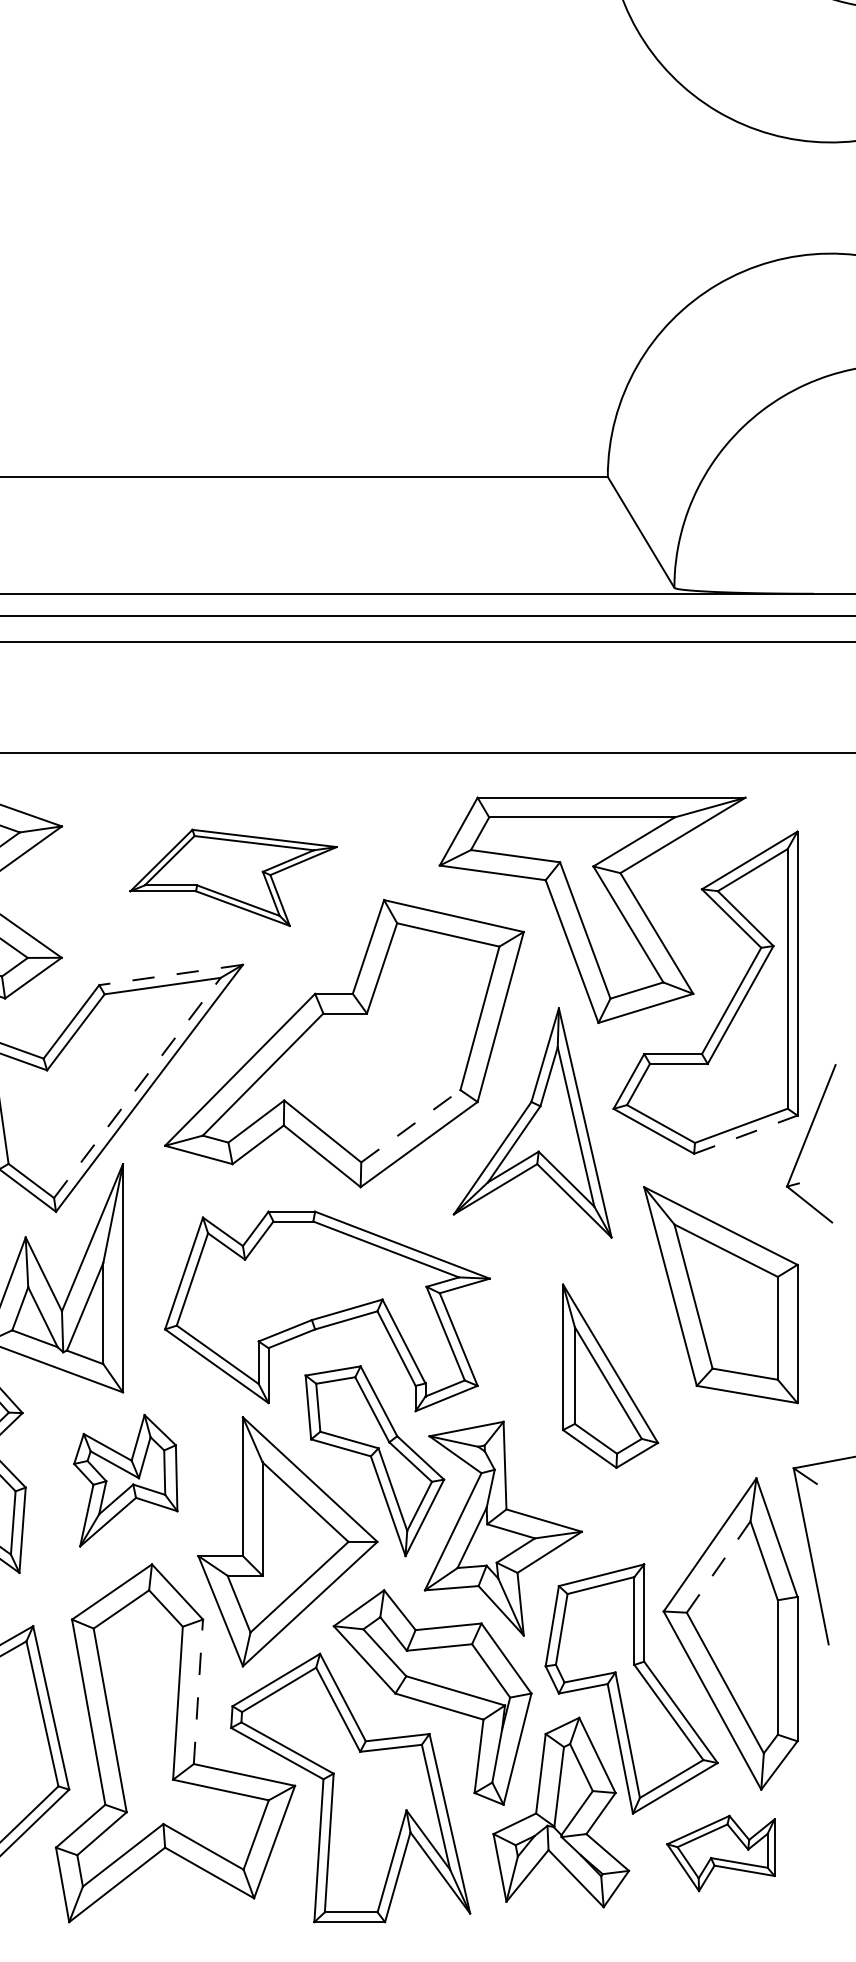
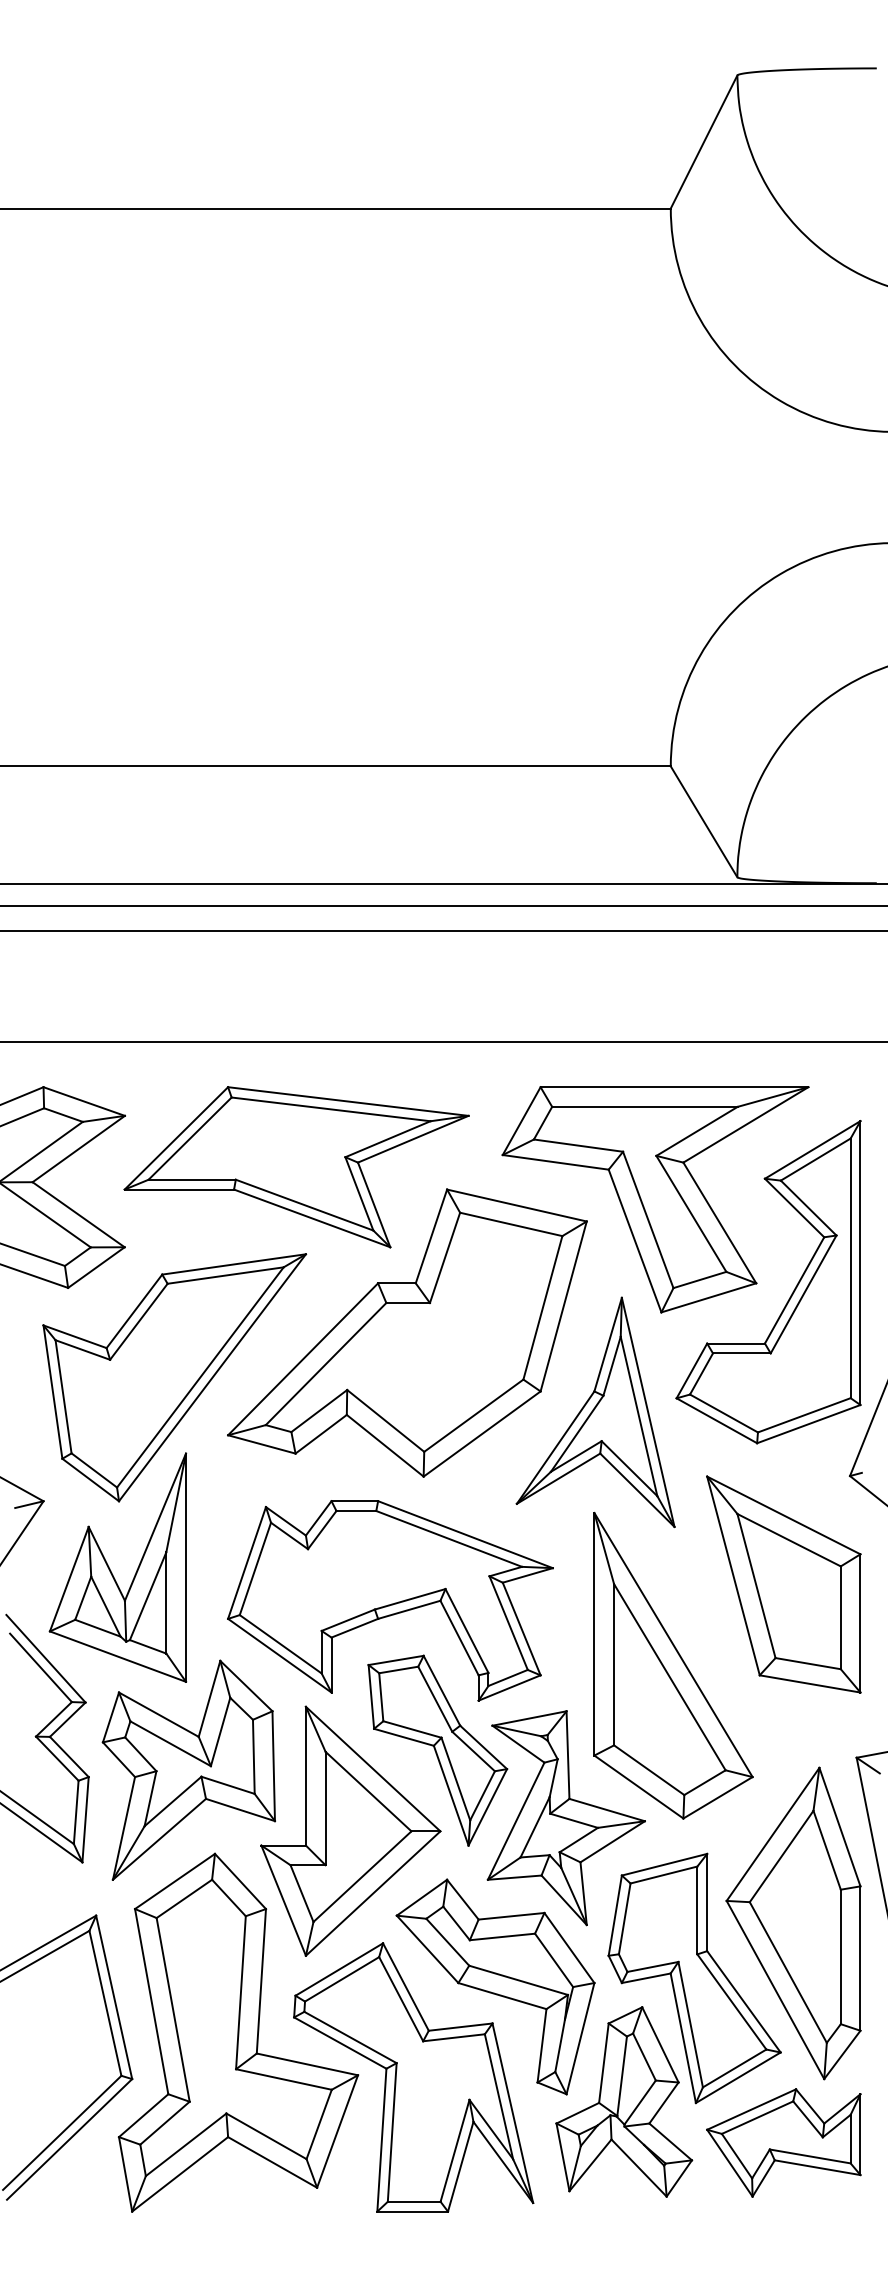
part: (233, 878) -> (296, 1167), size x1.67
line: (171, 975) -> (234, 1264), dashed -> solid
line: (137, 1088) -> (200, 1377), dashed -> solid
line: (411, 1126) -> (474, 1415), dashed -> solid
line: (746, 1134) -> (809, 1423), dashed -> solid
part: (610, 1376) -> (673, 1665), size x1.67
part: (125, 1480) -> (188, 1769), size x1.67
line: (718, 1567) -> (781, 1856), dashed -> solid
line: (198, 1691) -> (261, 1980), dashed -> solid
part: (720, 1853) -> (783, 2142), size x1.43

